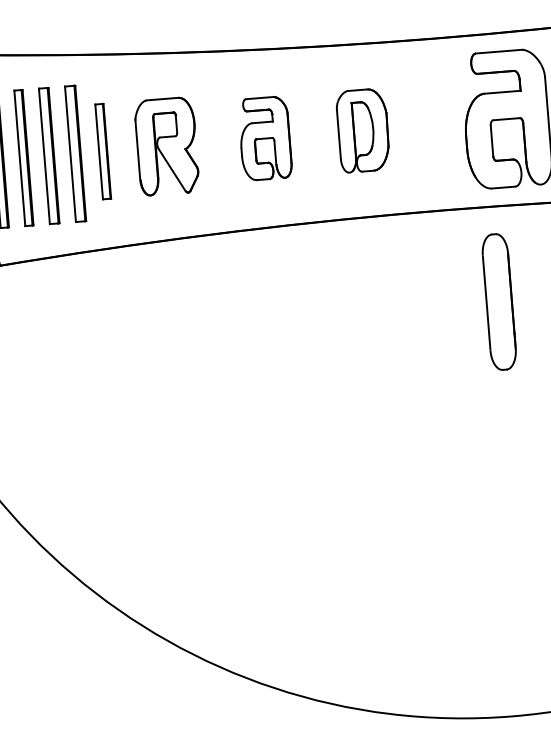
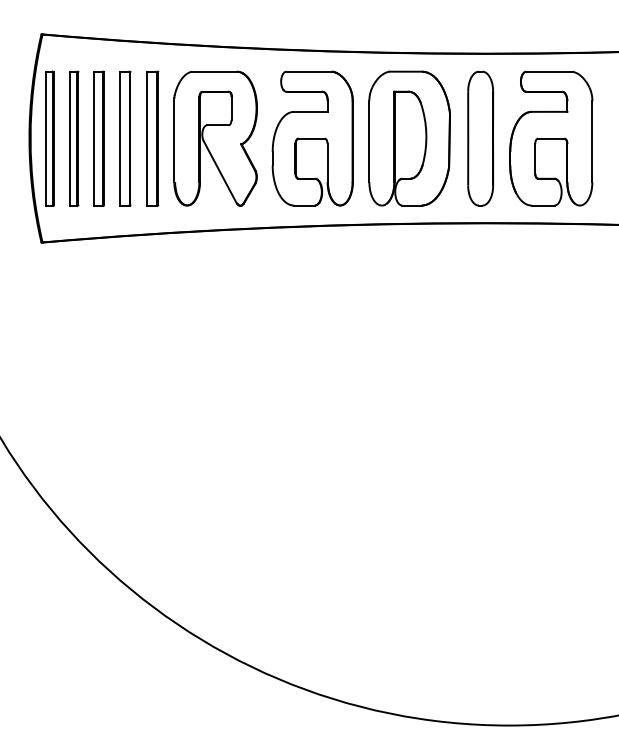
part: (363, 130) -> (409, 138), size x1.67
part: (264, 138) -> (312, 138), size x1.67
part: (166, 146) -> (215, 138), size x1.43
part: (103, 151) -> (152, 138), size x1.43
part: (499, 301) -> (480, 138), moved

